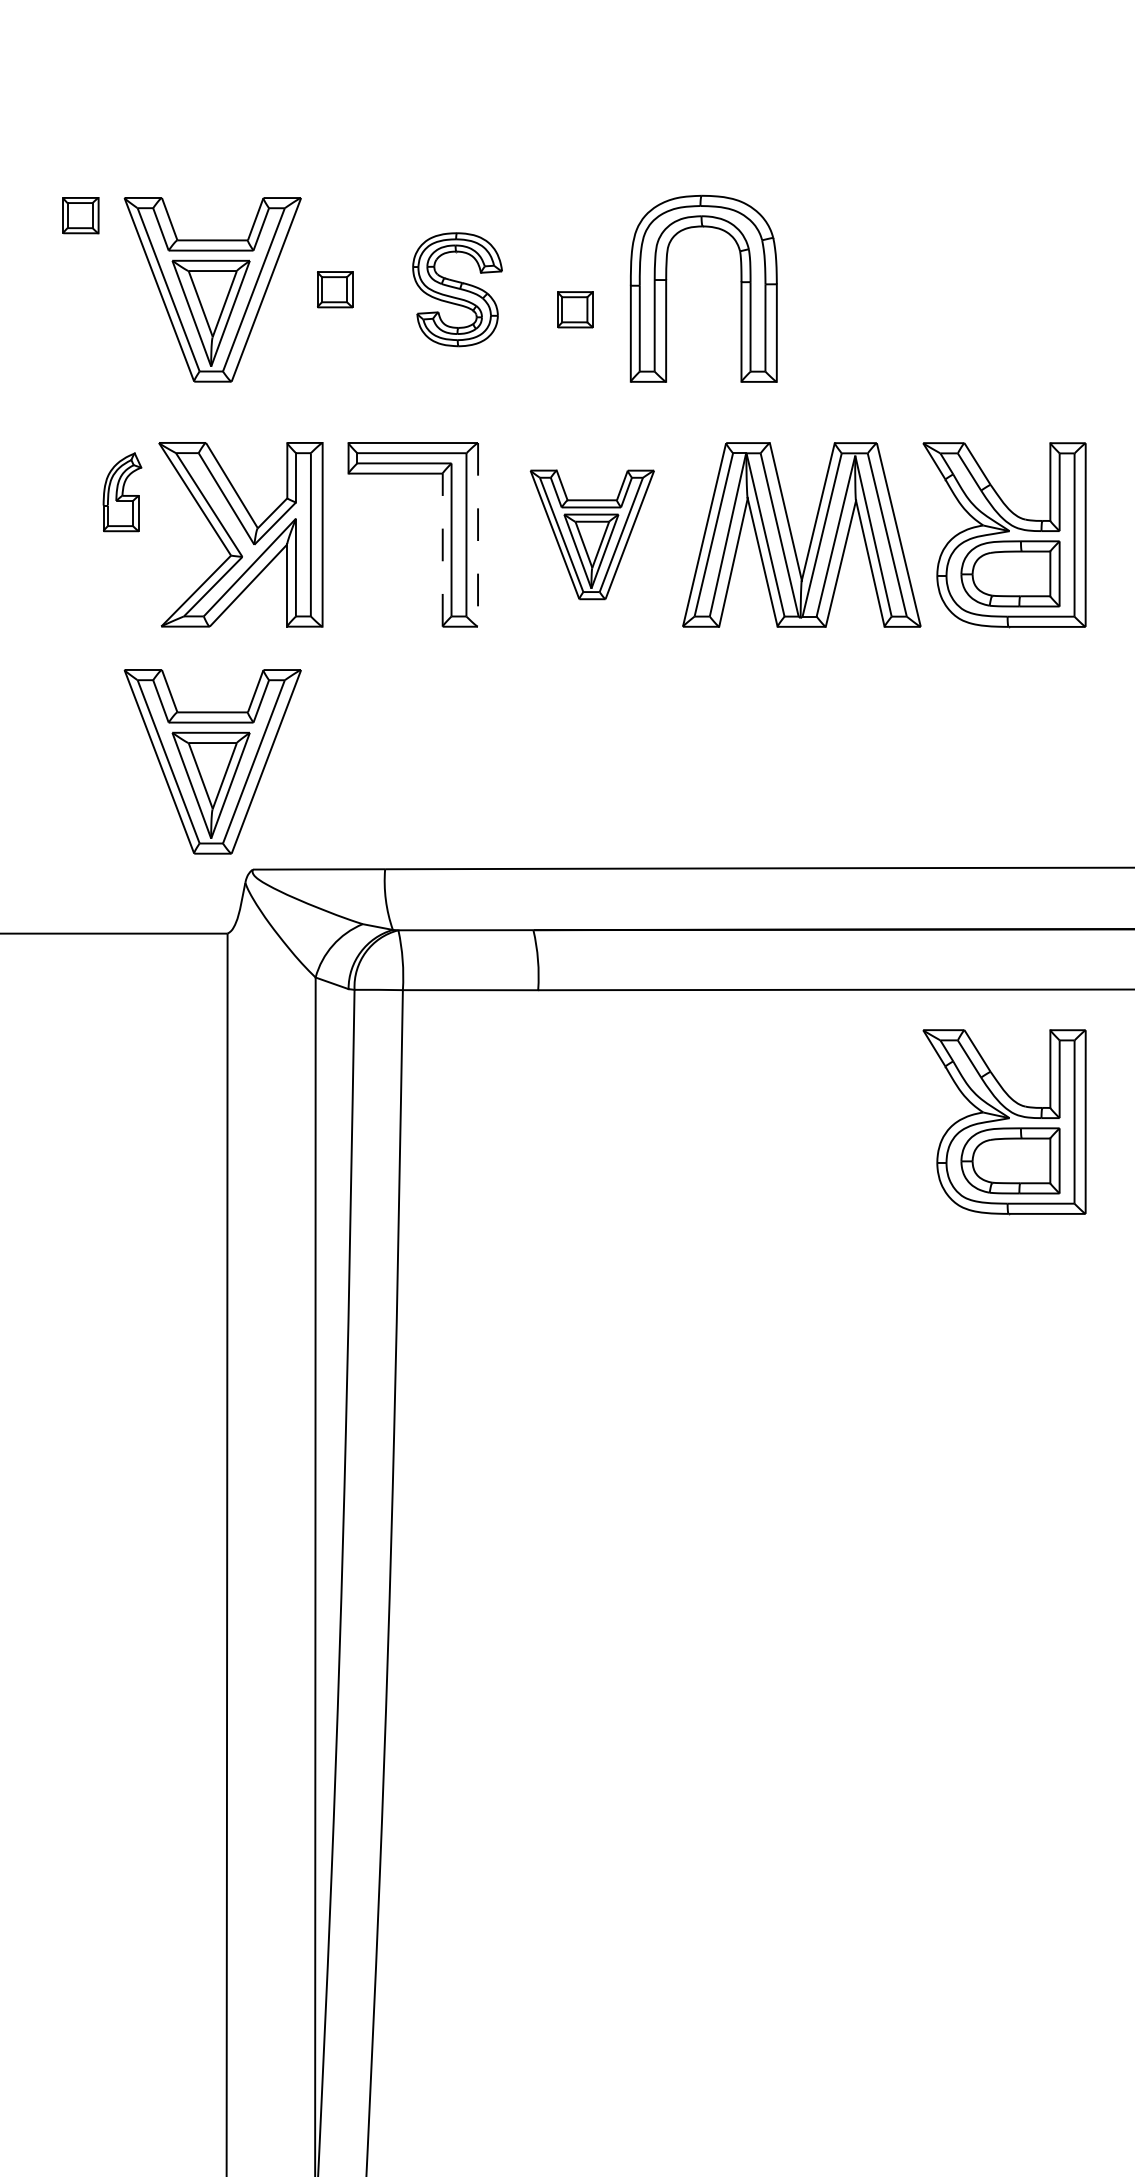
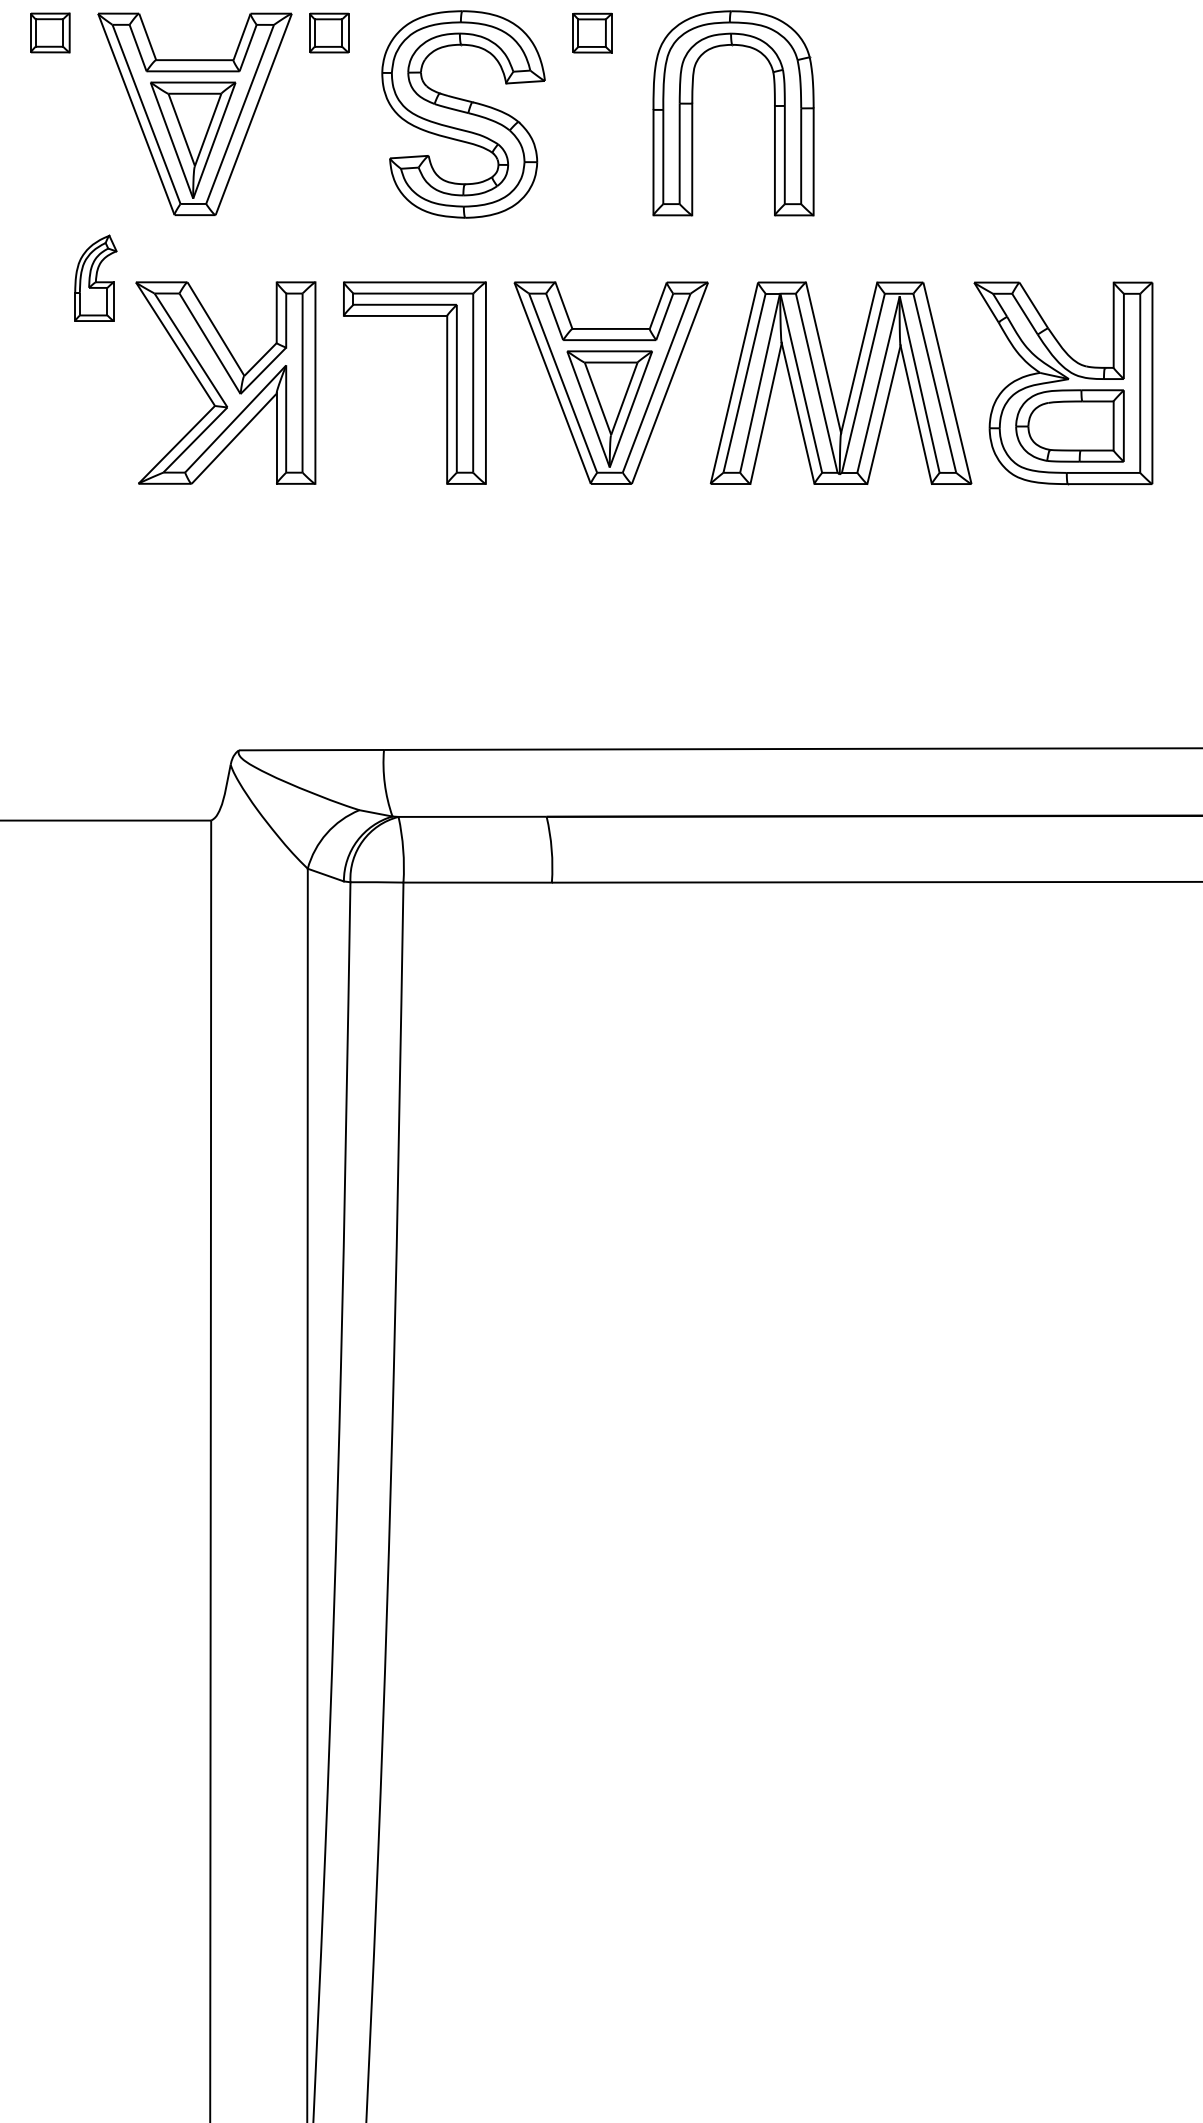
part: (335, 289) -> (329, 32), moved
part: (457, 289) -> (463, 114), size x1.67
part: (575, 309) -> (592, 32), moved
part: (122, 492) -> (95, 278), moved
line: (478, 534) -> (486, 382), dashed -> solid
part: (592, 534) -> (611, 382), size x1.43
line: (442, 550) -> (446, 400), dashed -> solid
part: (212, 761) -> (194, 631), removed
part: (1004, 1122) -> (1063, 1027), removed

